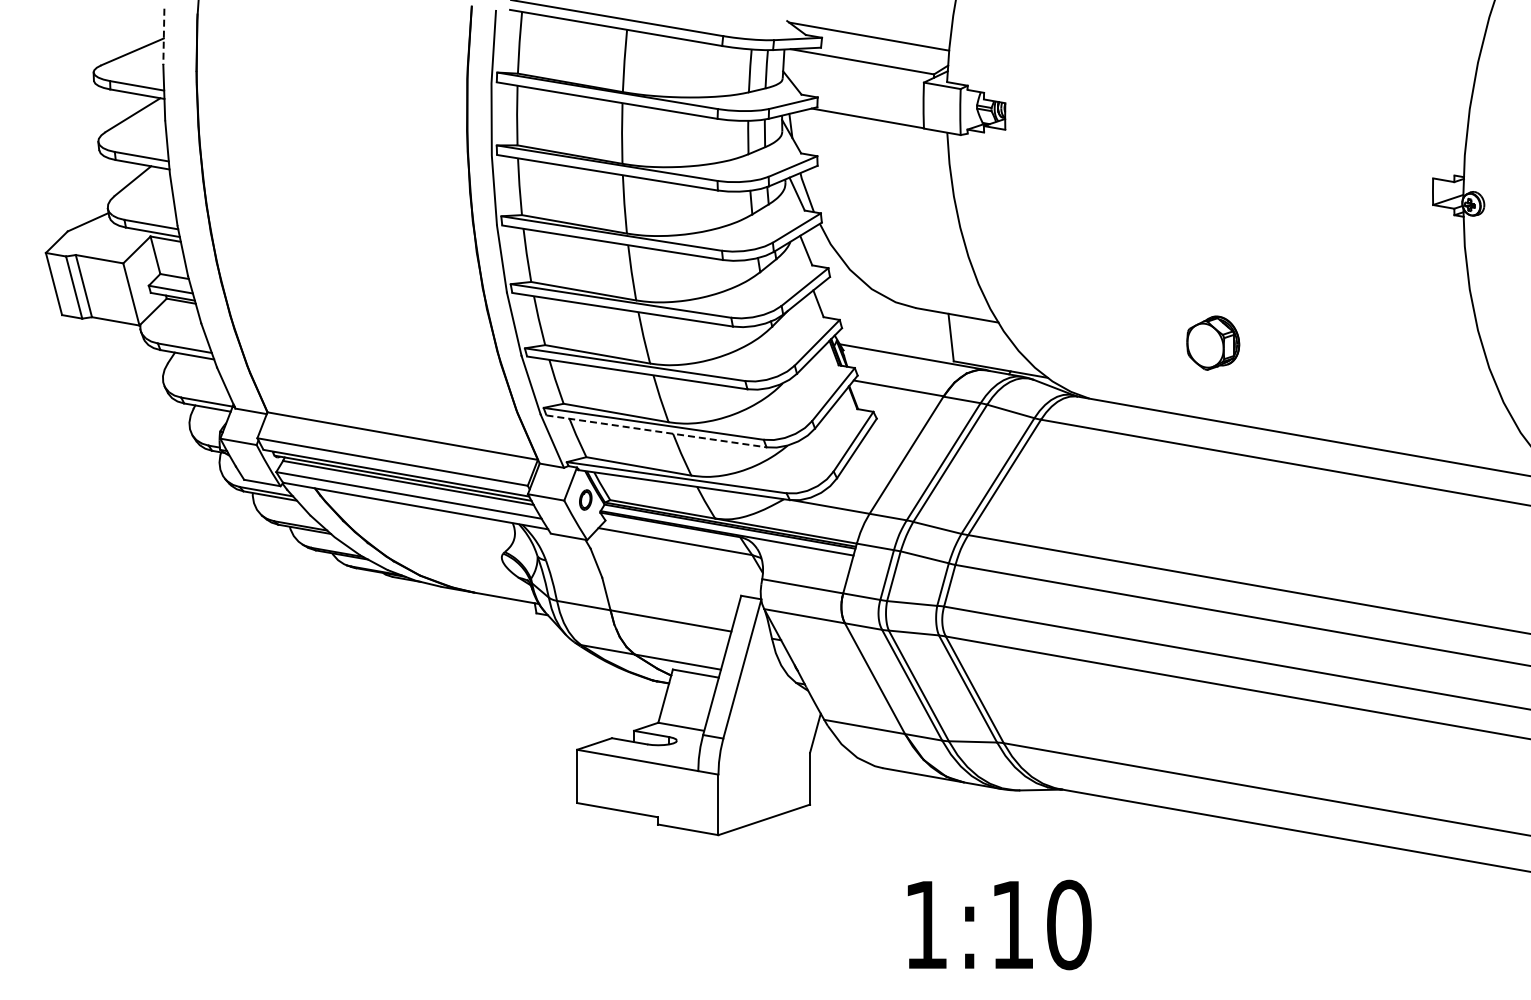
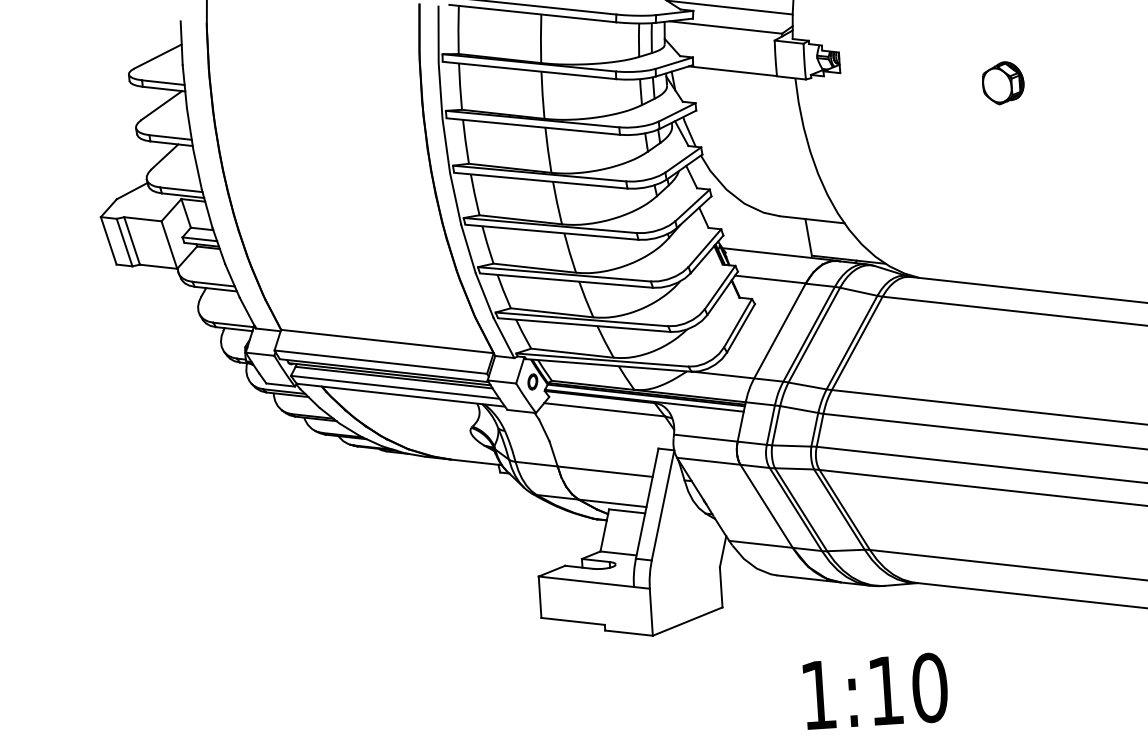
line: (163, 37) -> (181, 43), dashed -> solid
part: (1213, 342) -> (1003, 82), moved
line: (657, 431) -> (585, 325), dashed -> solid

